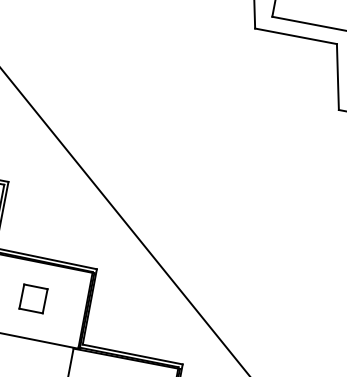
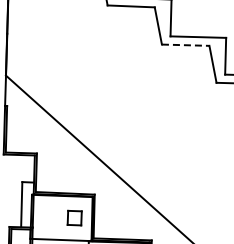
line: (295, 36) -> (185, 45), solid -> dashed
part: (33, 297) -> (74, 217), moved

